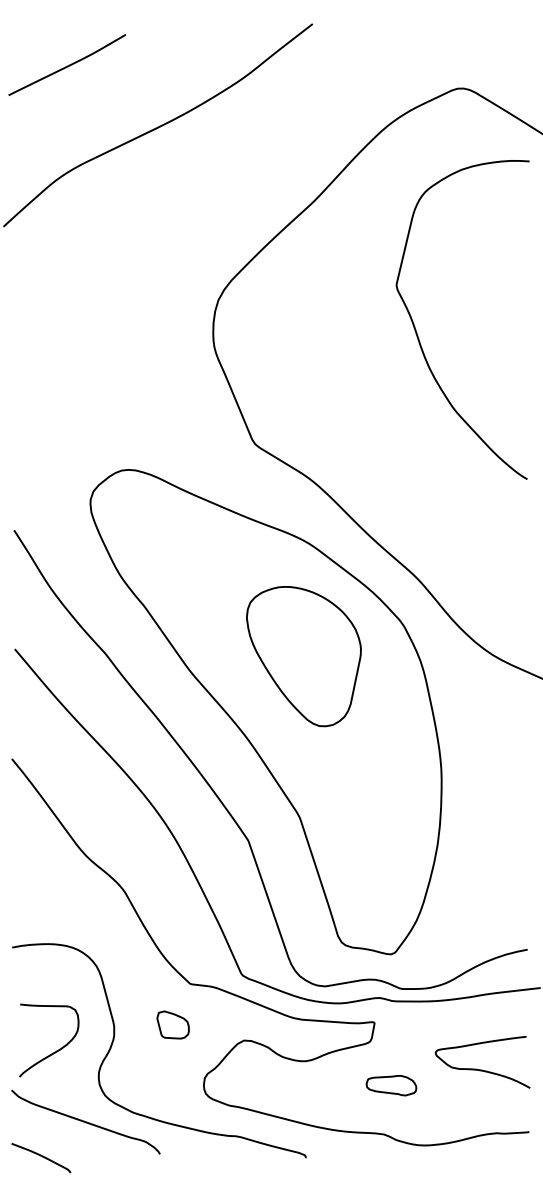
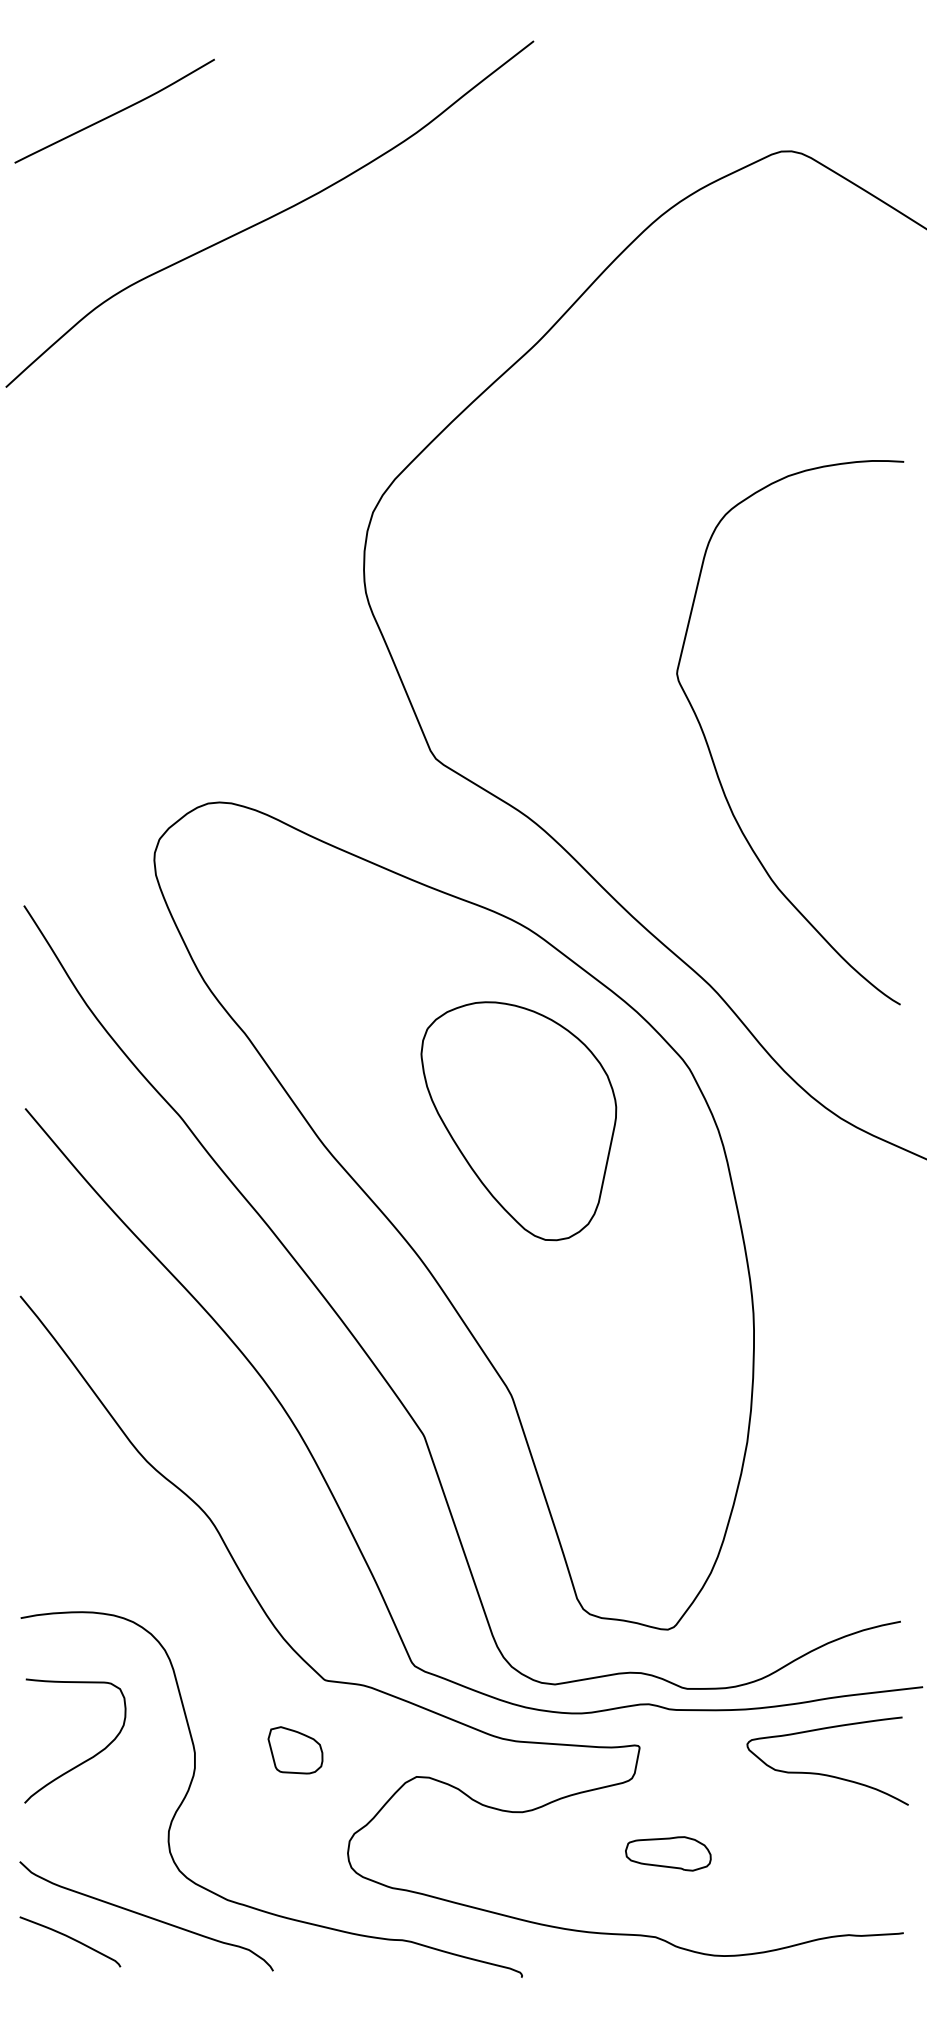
curve: (418, 335) -> (714, 759), moved
curve: (54, 1051) -> (84, 1759), moved
curve: (482, 1069) -> (827, 1773), moved
curve: (42, 1157) -> (72, 1940), moved

